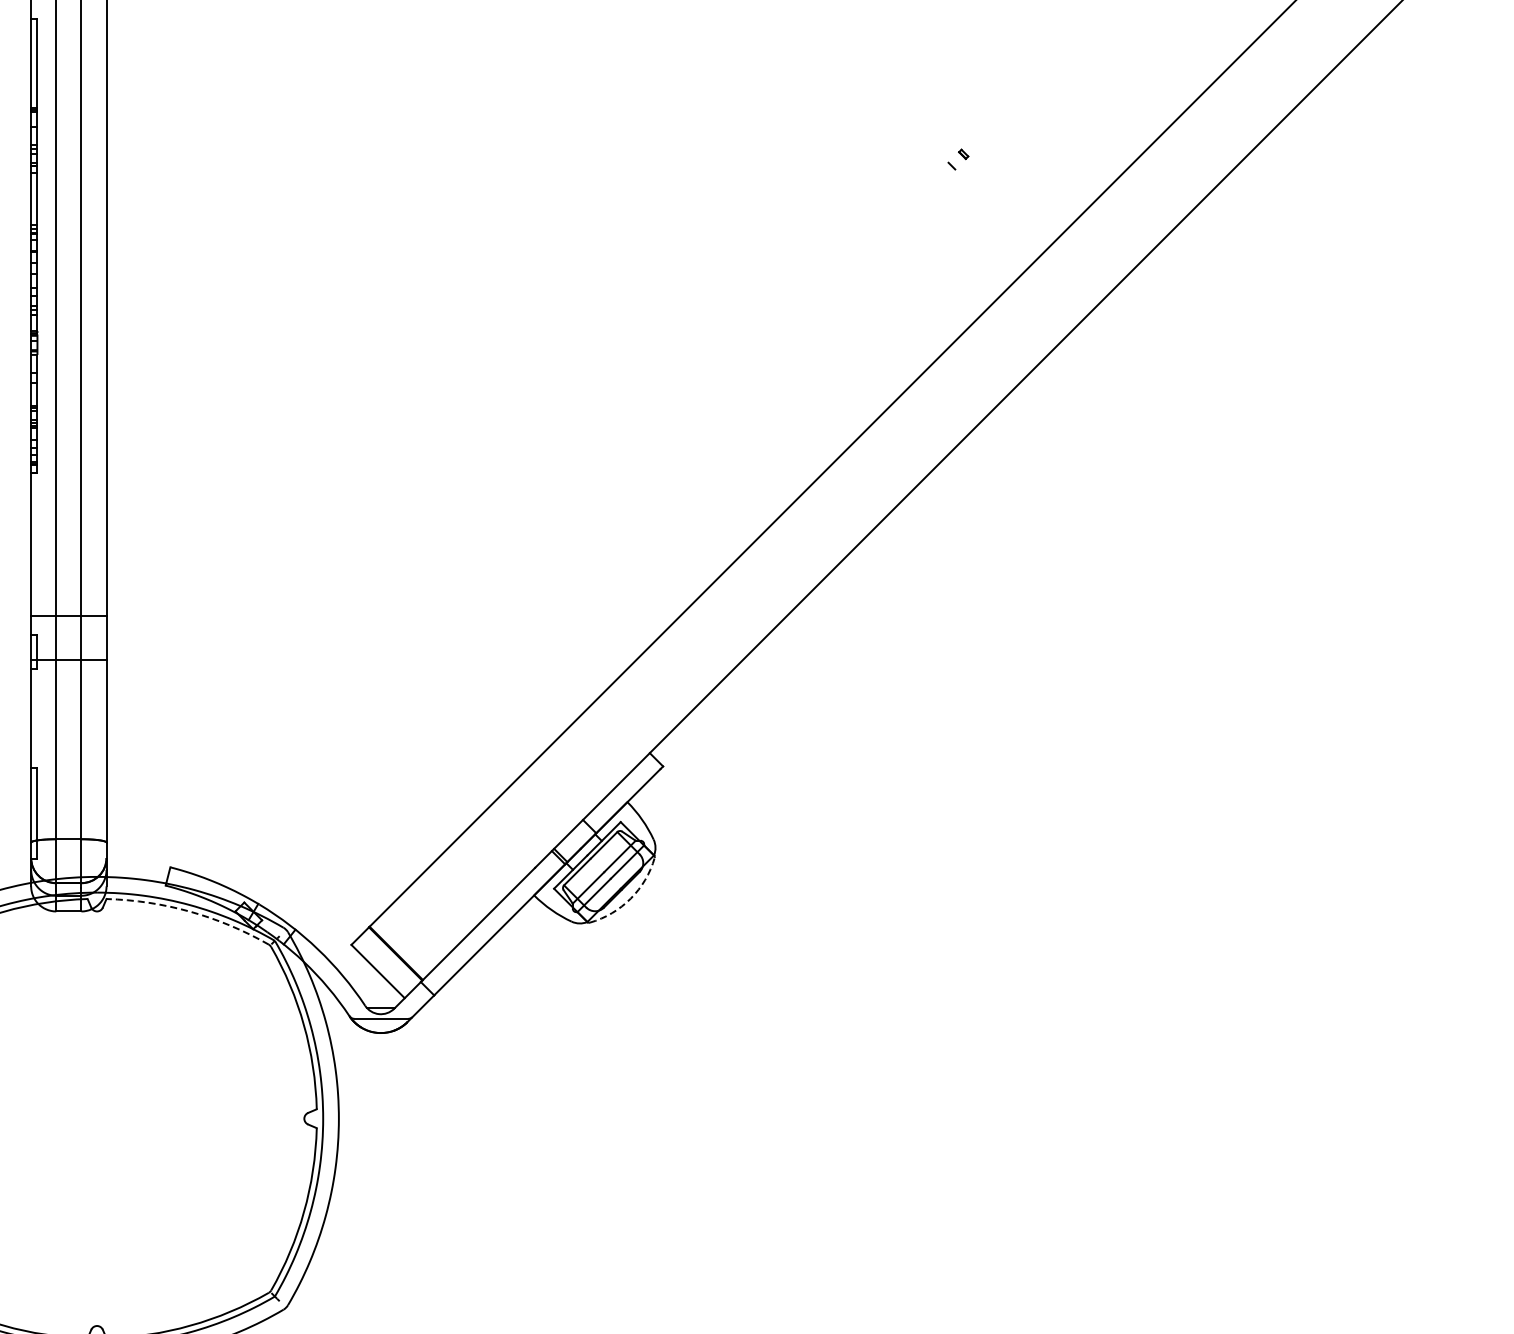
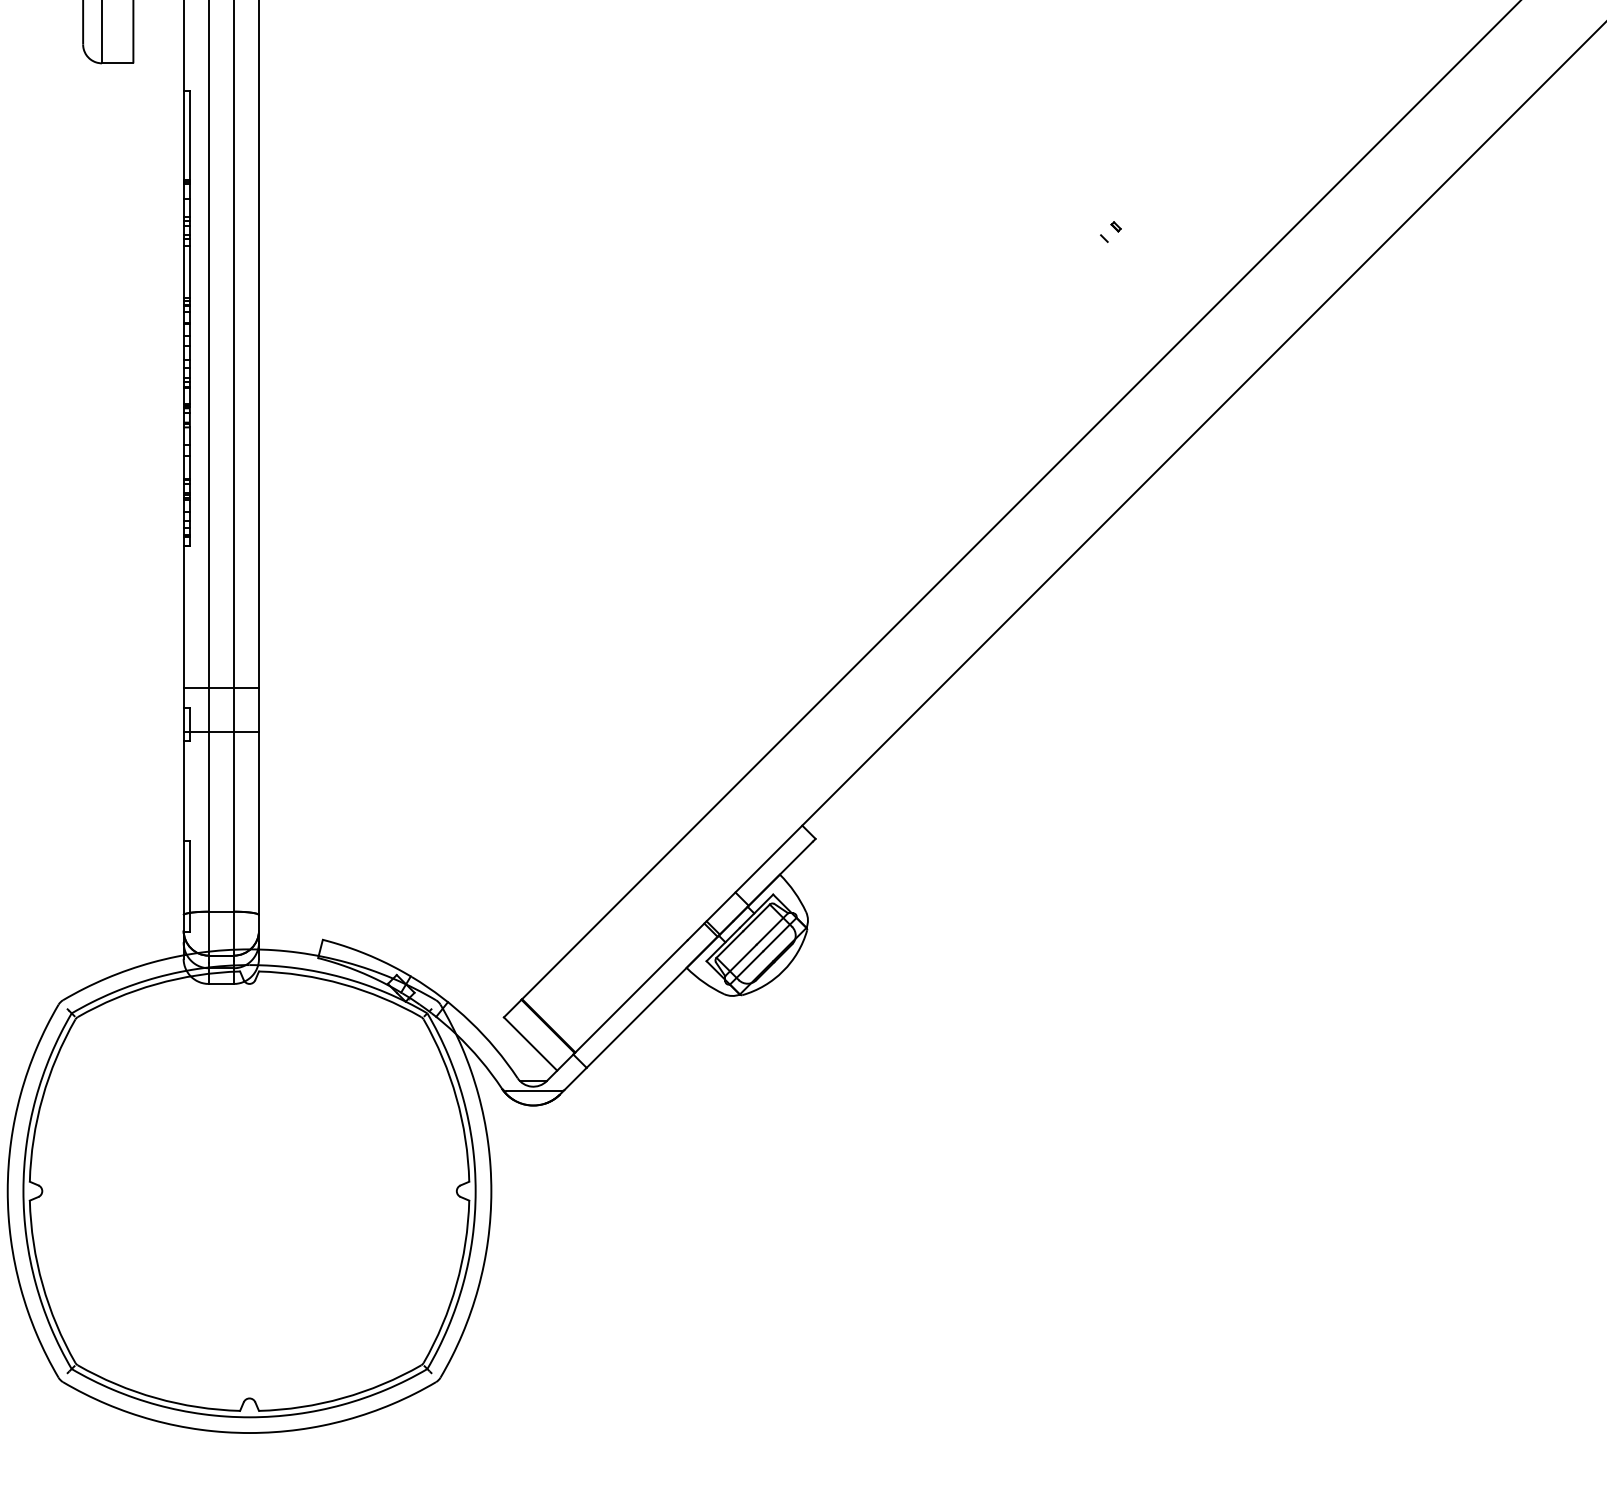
arc: (631, 899) -> (783, 971), dashed -> solid
arc: (190, 912) -> (342, 984), dashed -> solid

